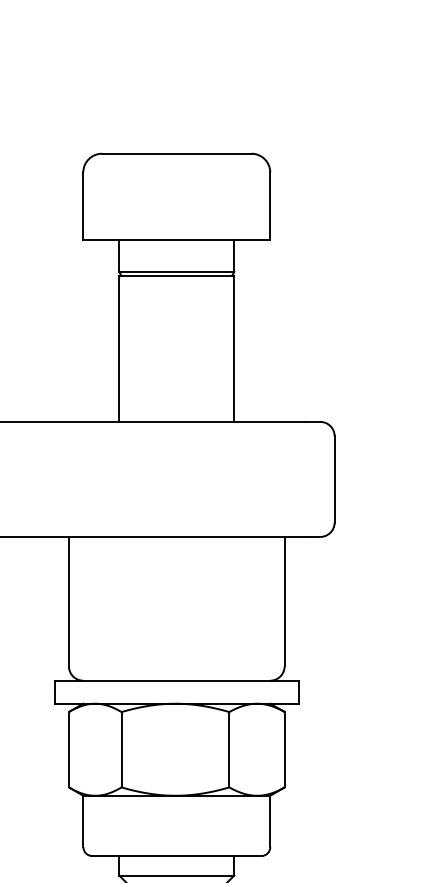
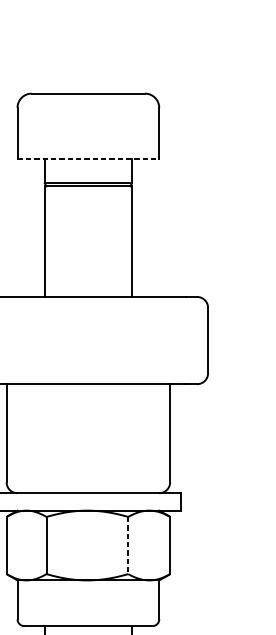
line: (177, 240) -> (88, 159), solid -> dashed
line: (229, 749) -> (128, 545), solid -> dashed

